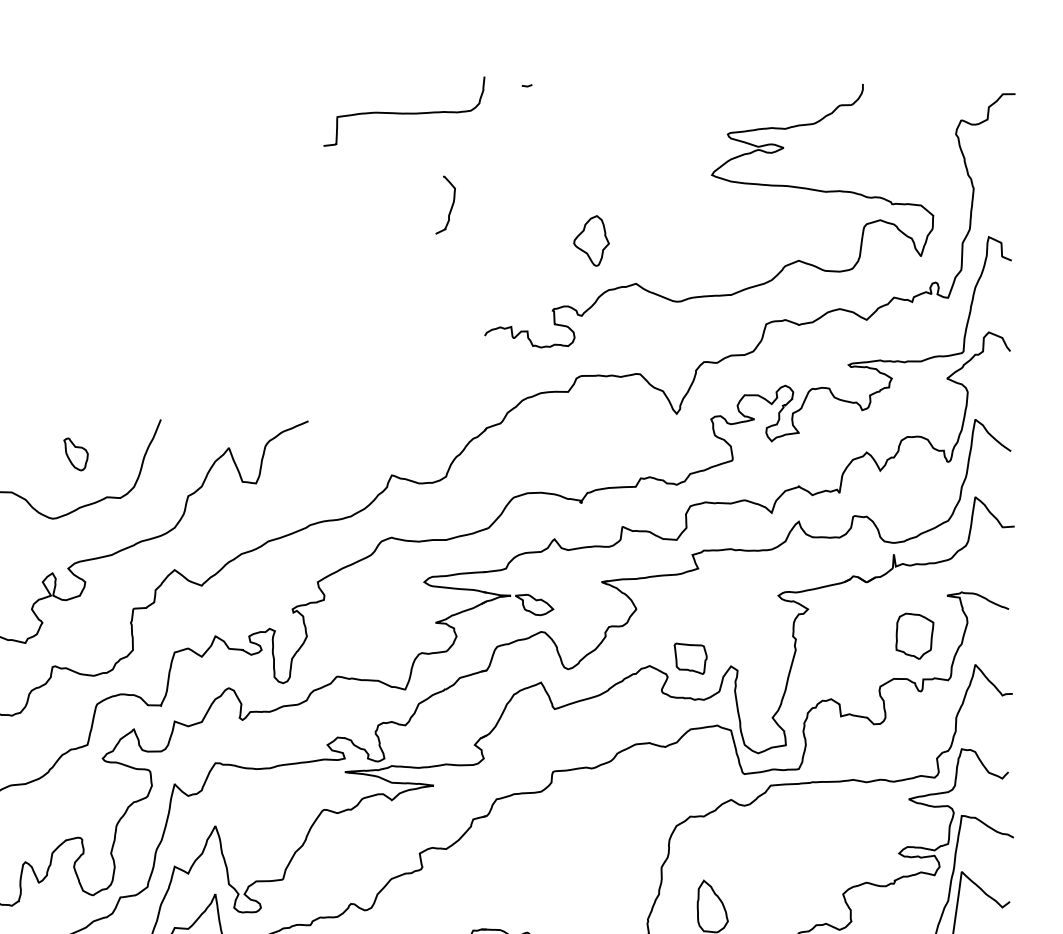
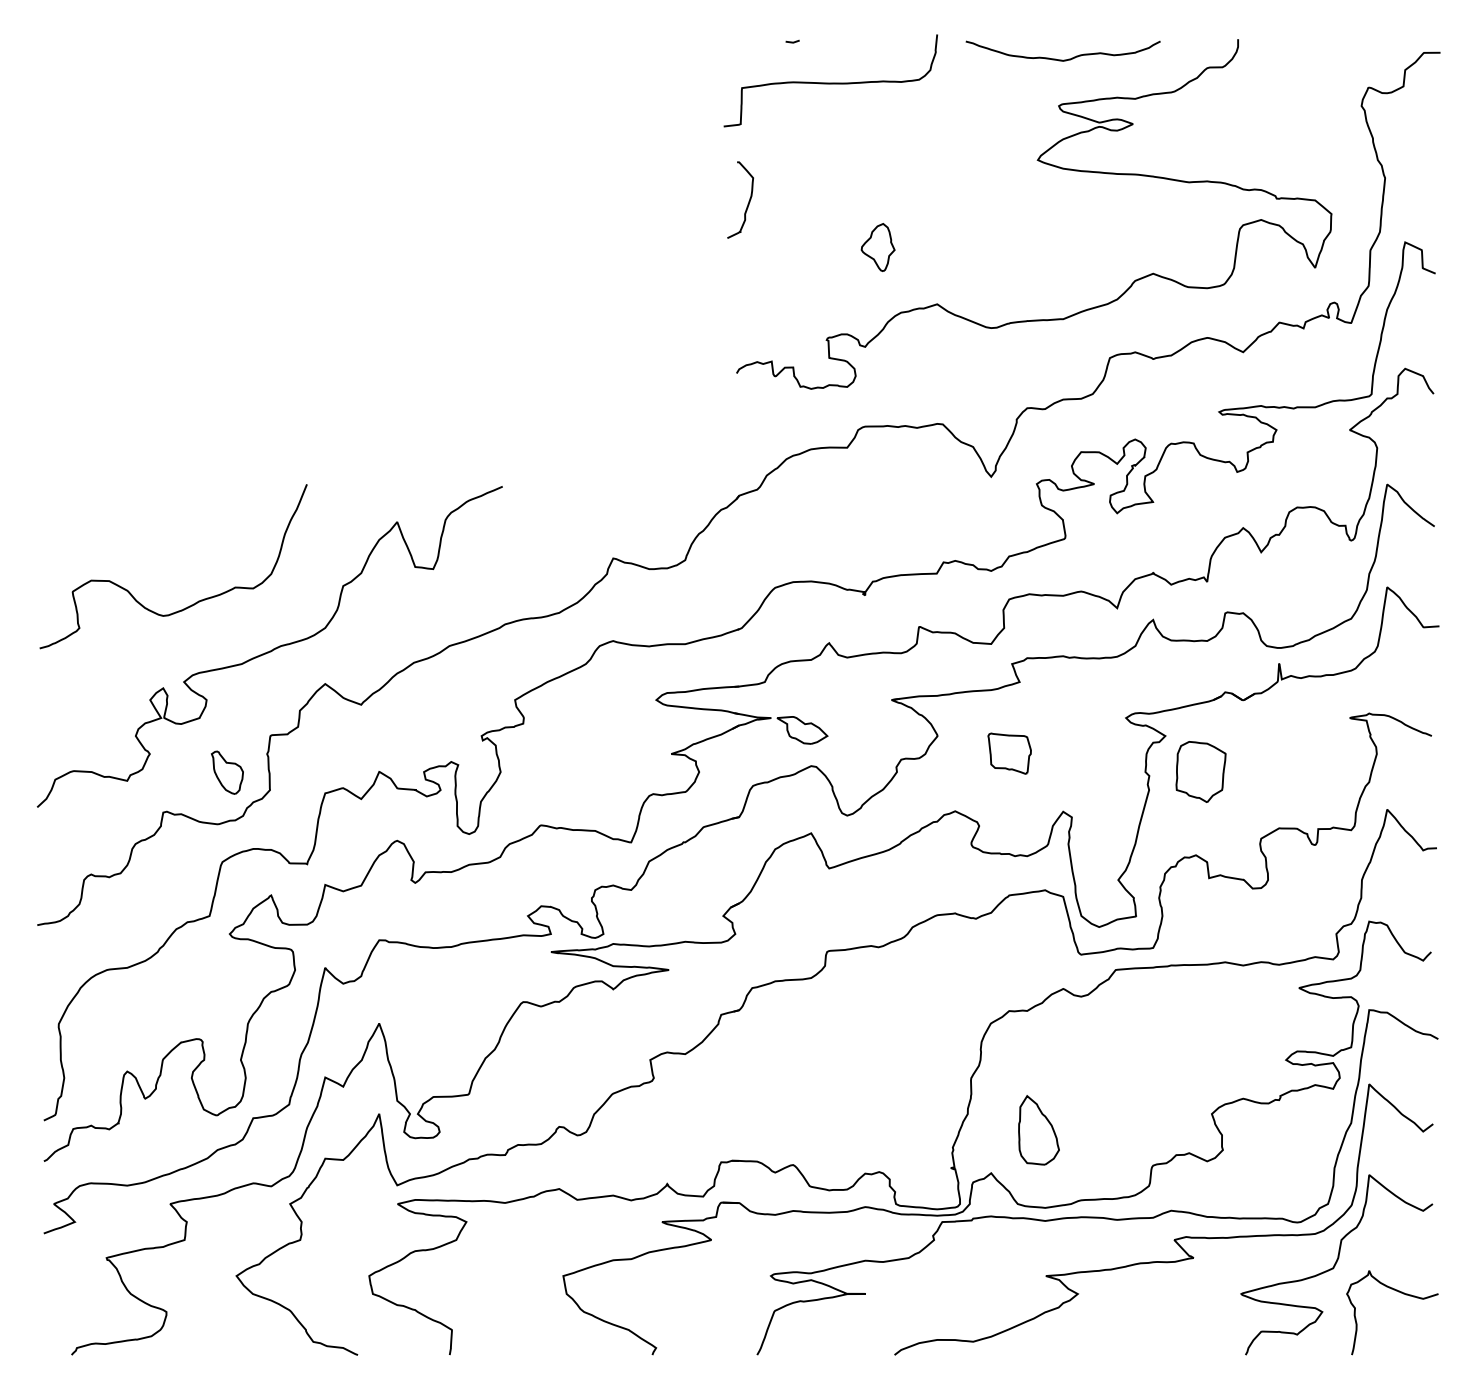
curve: (730, 99) -> (1062, 59), added
curve: (404, 112) -> (830, 82), moved
curve: (451, 206) -> (748, 201), moved
part: (591, 240) -> (877, 247), size x0.71
part: (76, 454) -> (227, 772), moved
part: (914, 636) -> (1200, 771), moved
part: (690, 658) -> (1009, 753), moved

